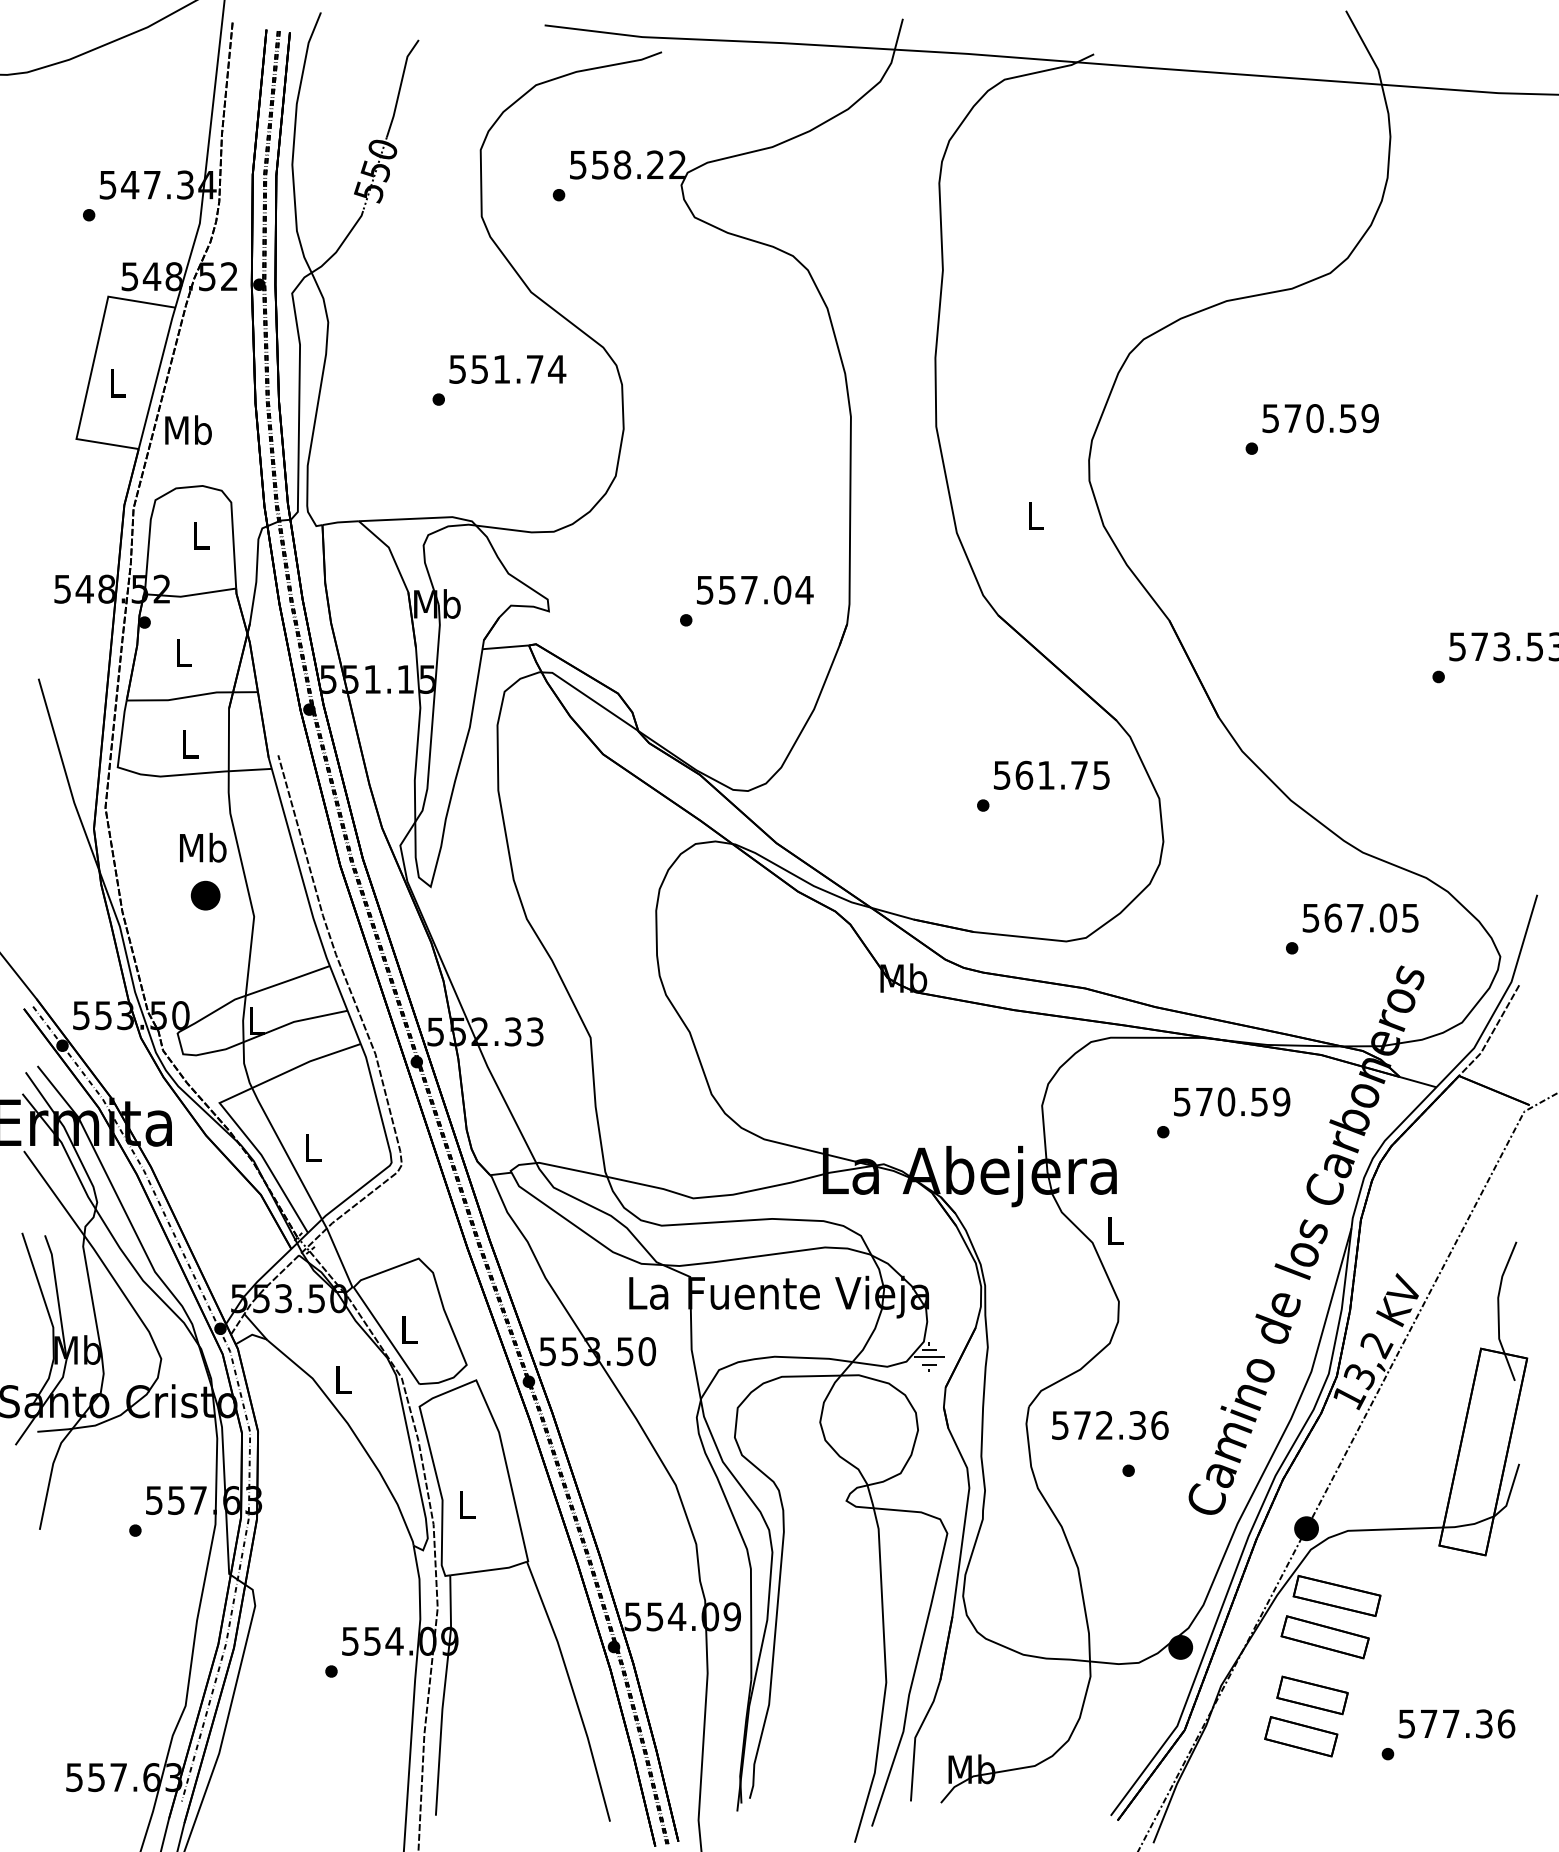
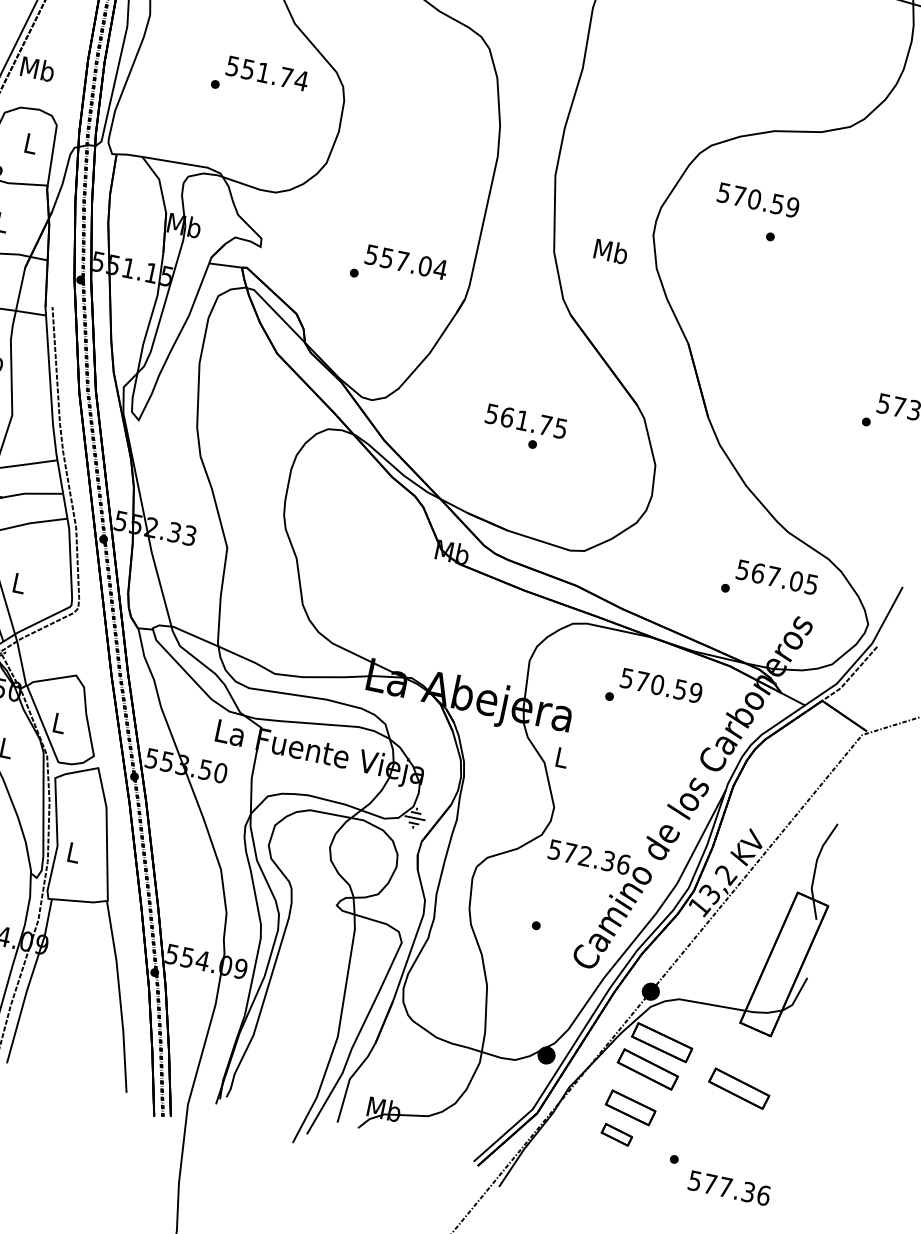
text: (1320, 418) -> (758, 200), moved
text: (1035, 515) -> (611, 251), L -> Mb
text: (1051, 774) -> (526, 420), moved
text: (1110, 1425) -> (589, 857), moved
part: (1456, 1637) -> (738, 1088), added
text: (1456, 1723) -> (729, 1187), moved
part: (1301, 1736) -> (617, 1134), size x0.6

